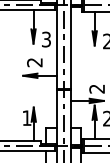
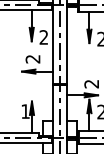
text: (45, 39) -> (43, 37), 3 -> 2

